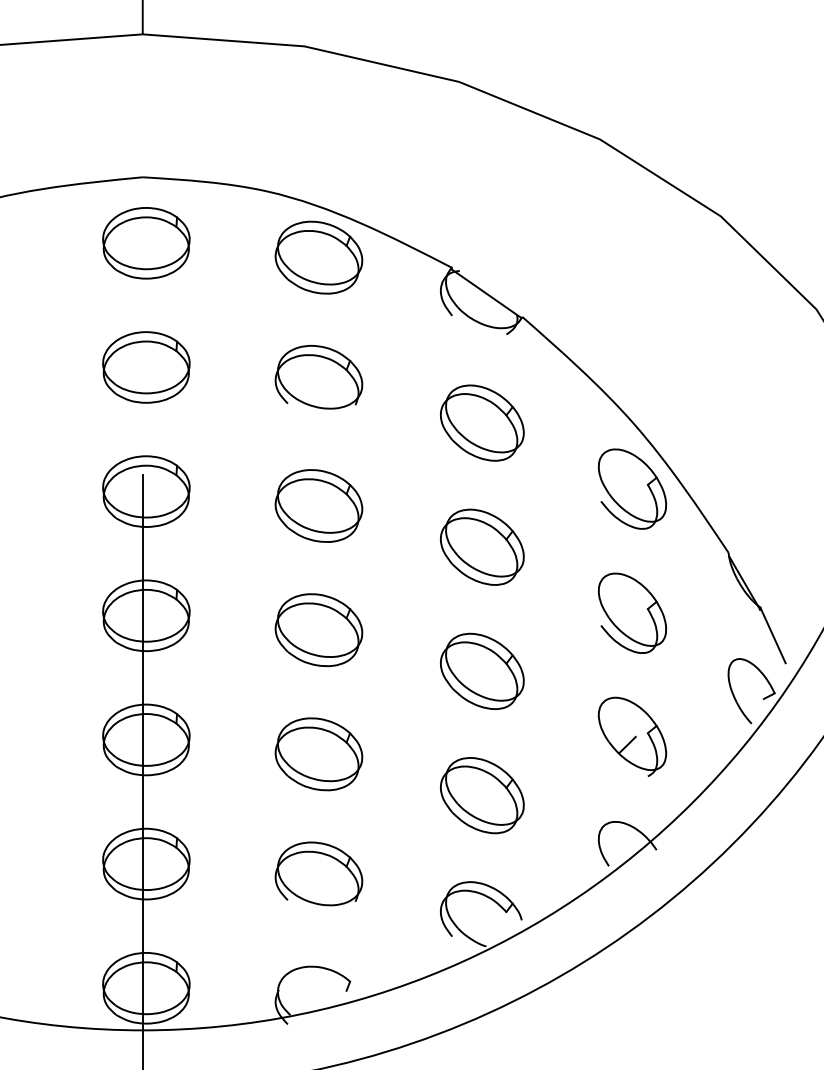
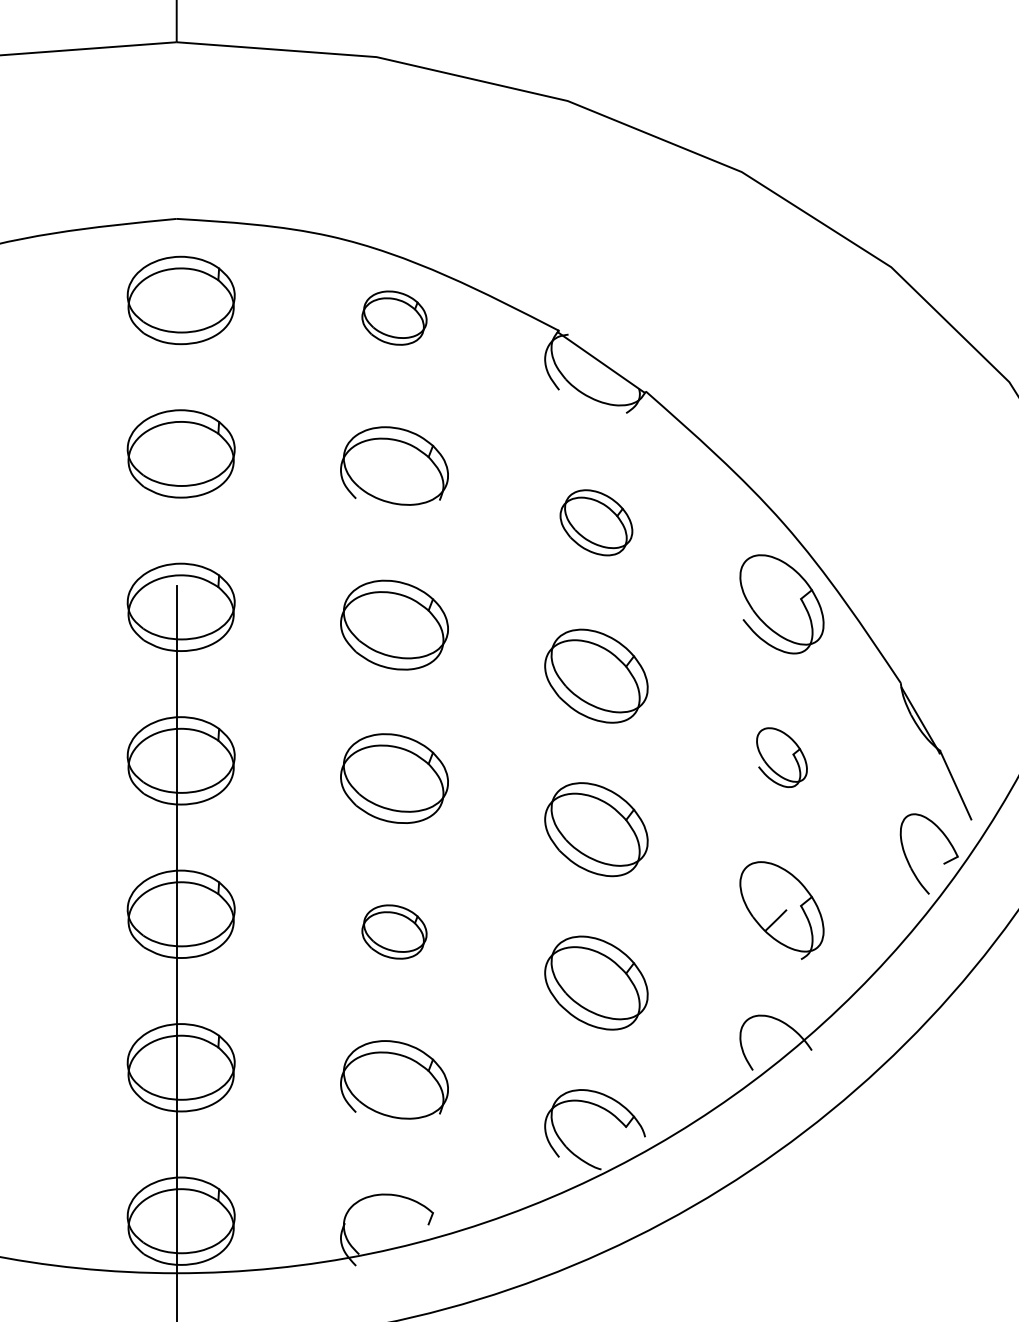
part: (318, 257) -> (394, 317), size x0.6
part: (482, 422) -> (596, 522), size x0.7
part: (632, 613) -> (781, 757), size x0.6
part: (318, 753) -> (394, 931), size x0.6

